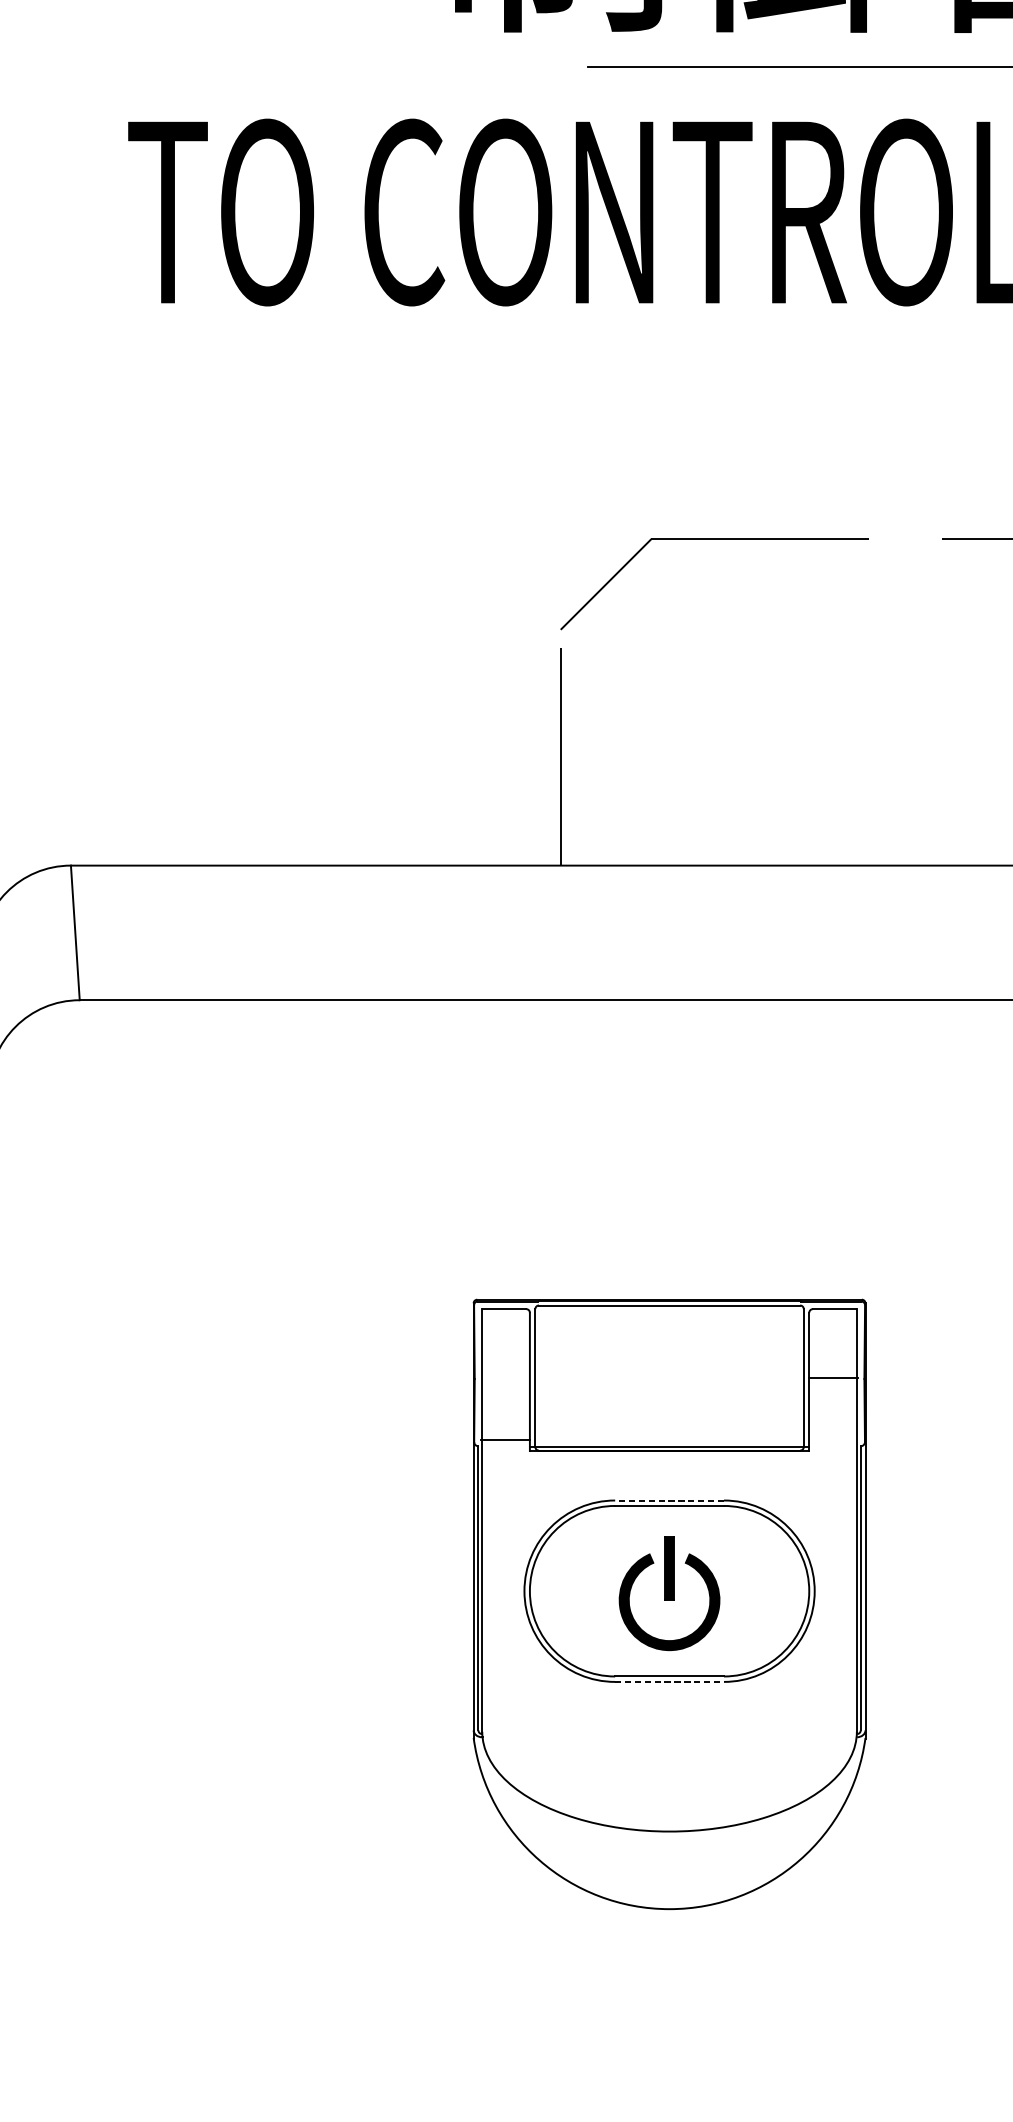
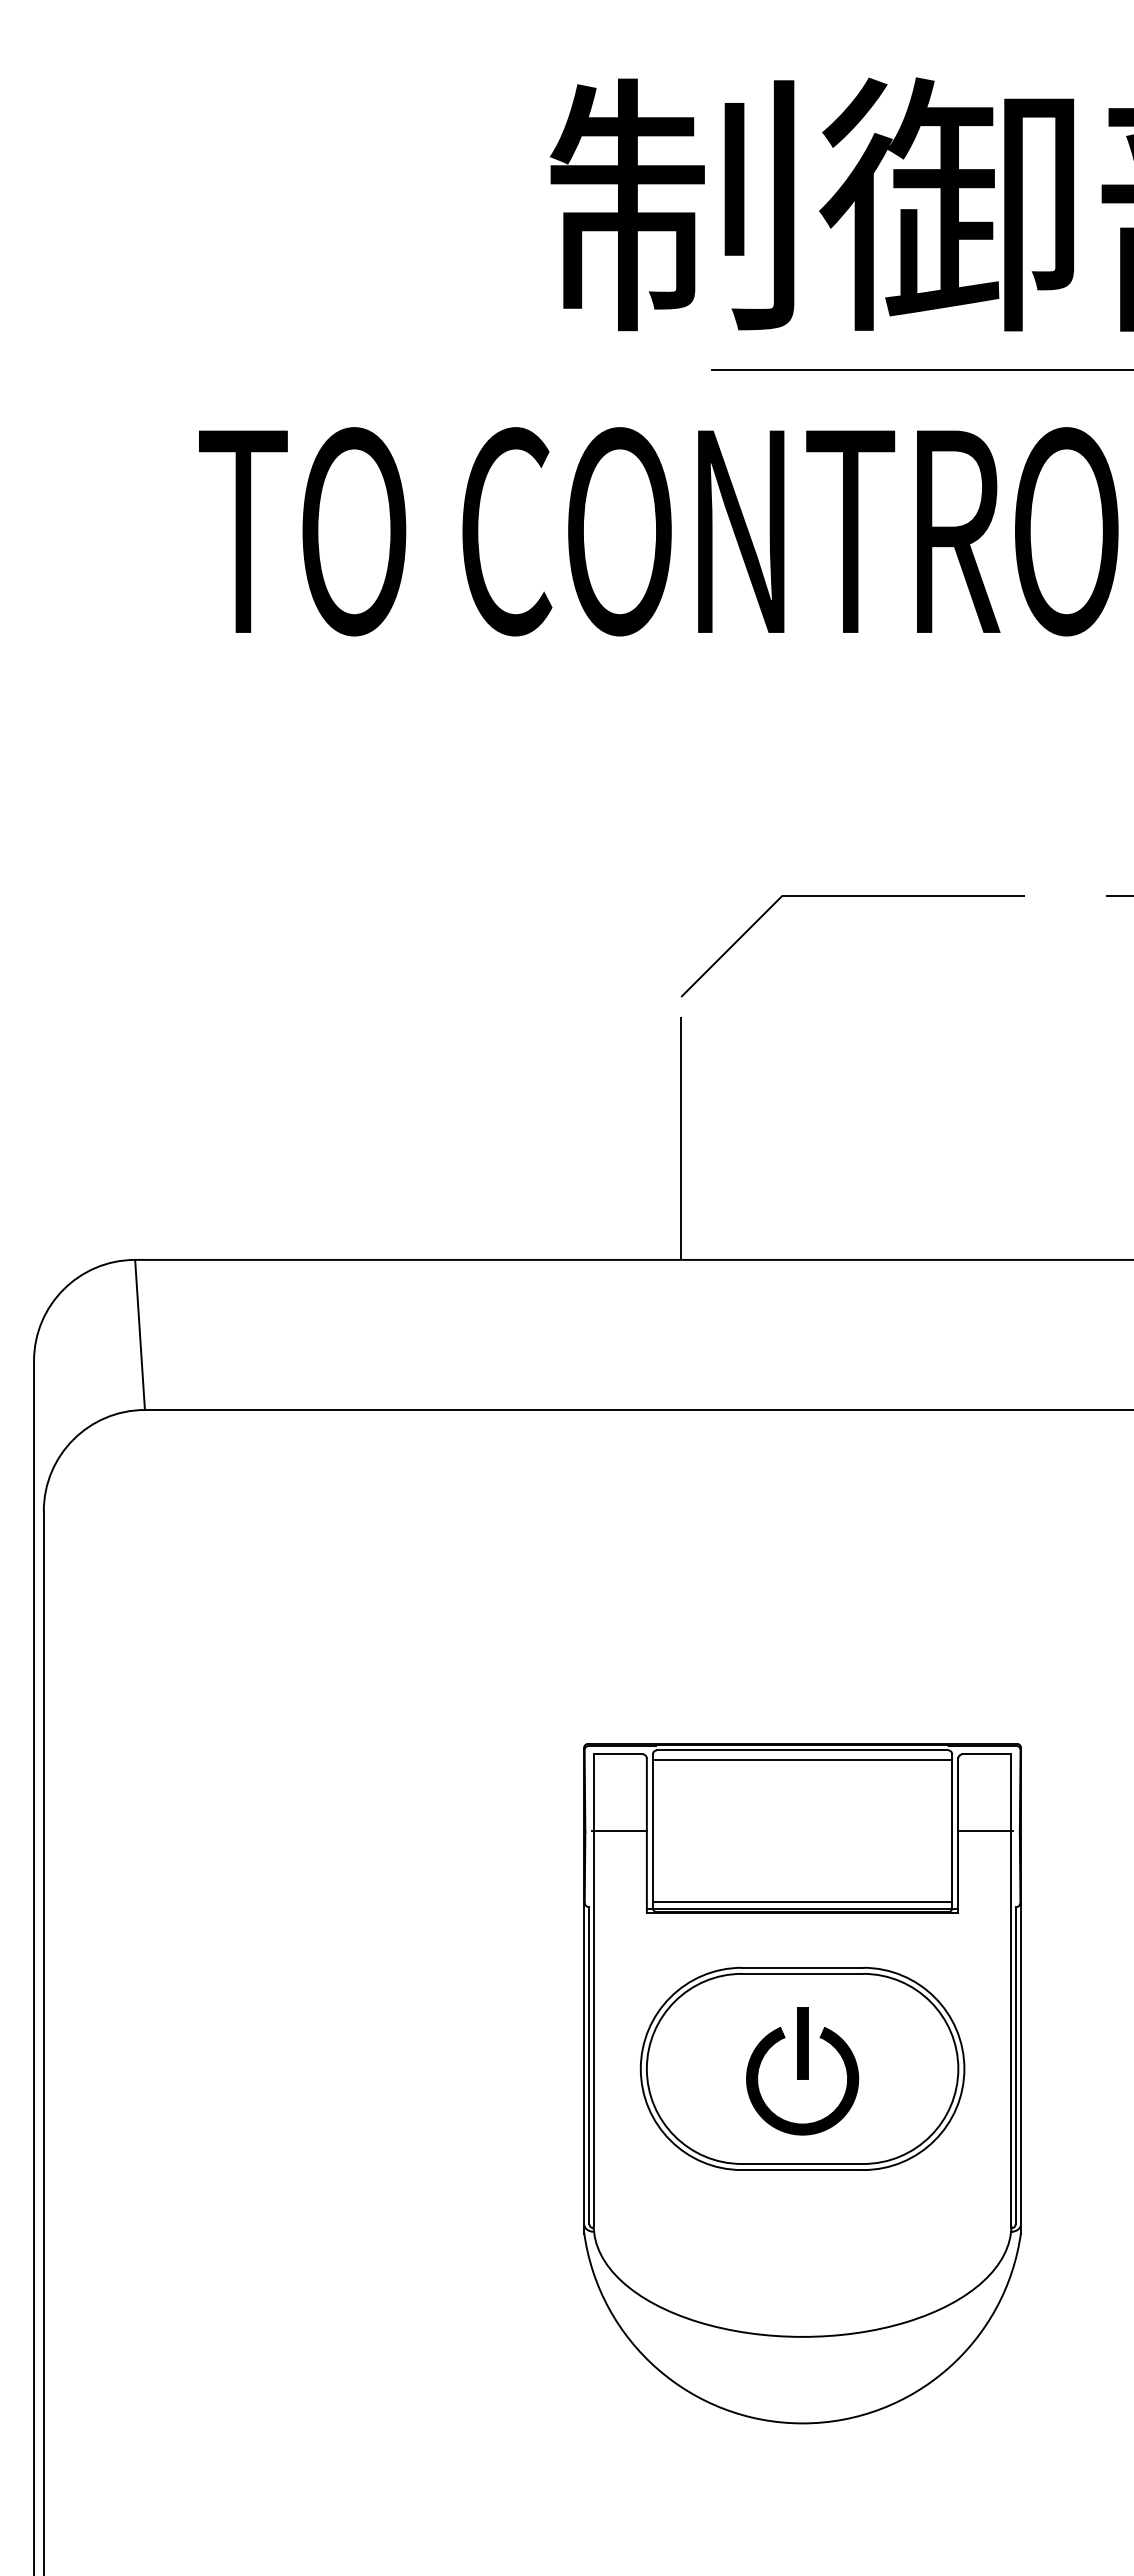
line: (669, 1314) -> (802, 1760), added
line: (504, 1440) -> (618, 1831), moved
line: (669, 1441) -> (802, 1902), added
line: (669, 1500) -> (802, 1967), dashed -> solid
line: (669, 1682) -> (802, 2170), dashed -> solid

